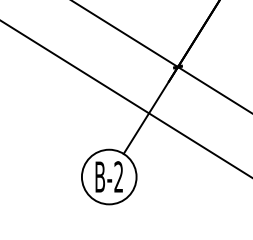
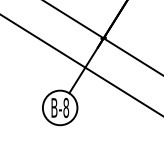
text: (119, 176) -> (66, 107), B-2 -> B-8

